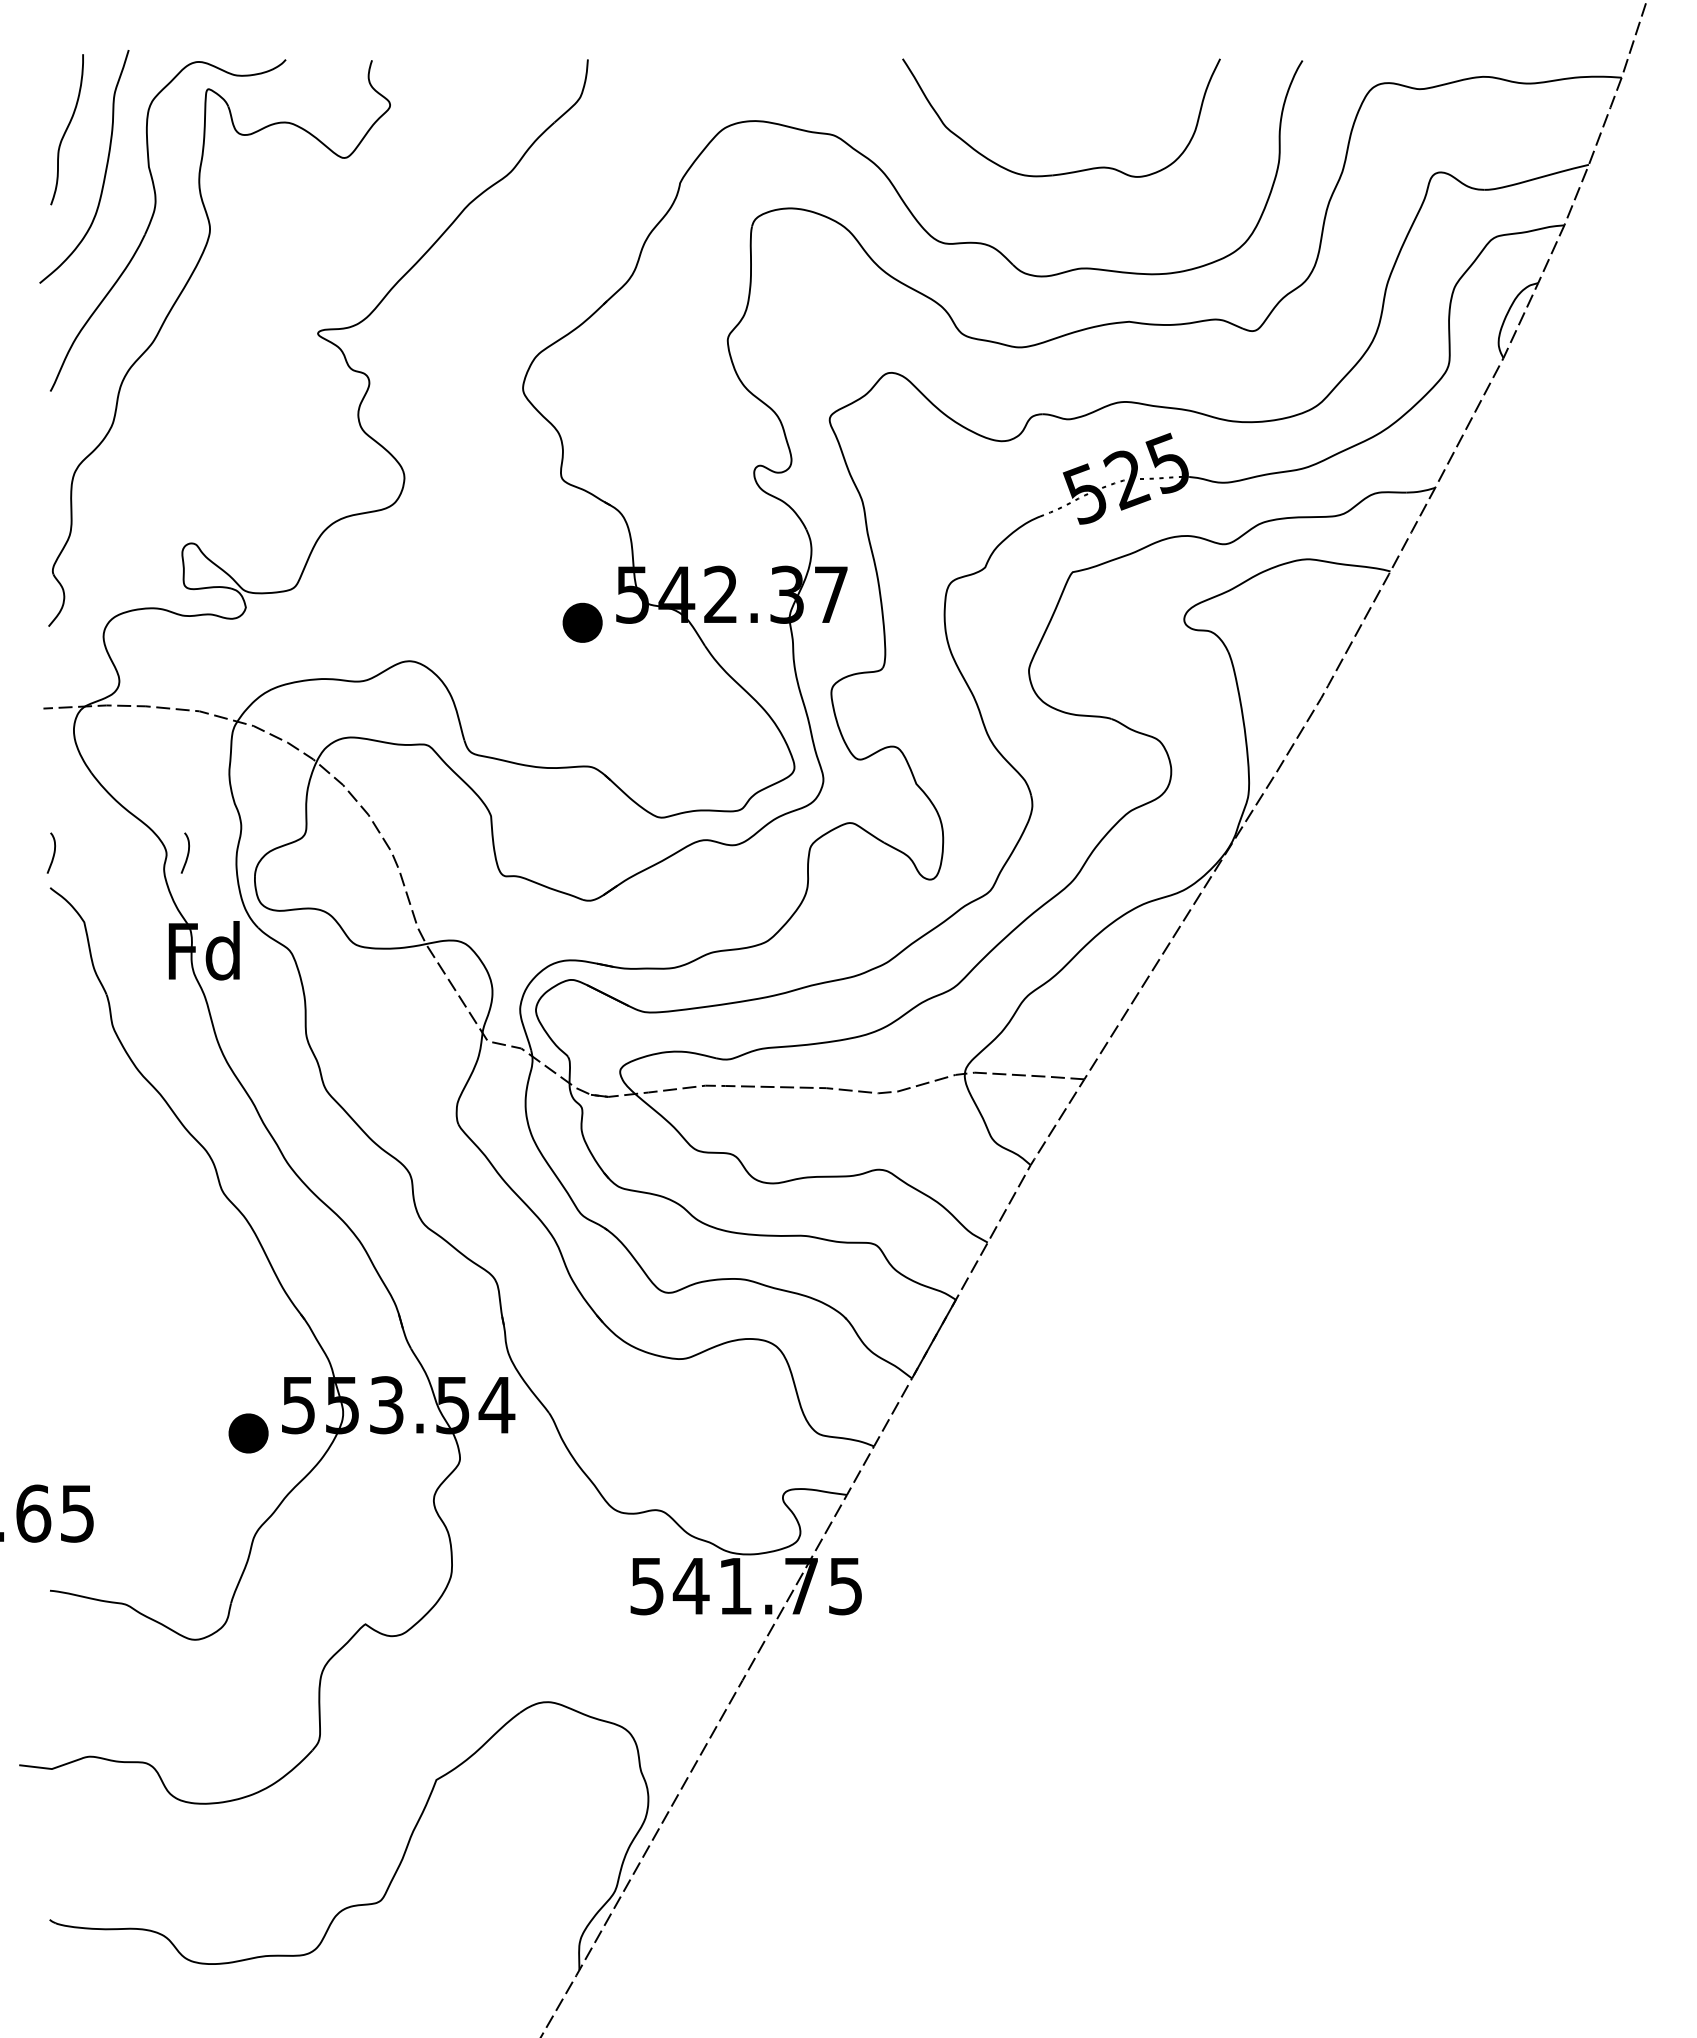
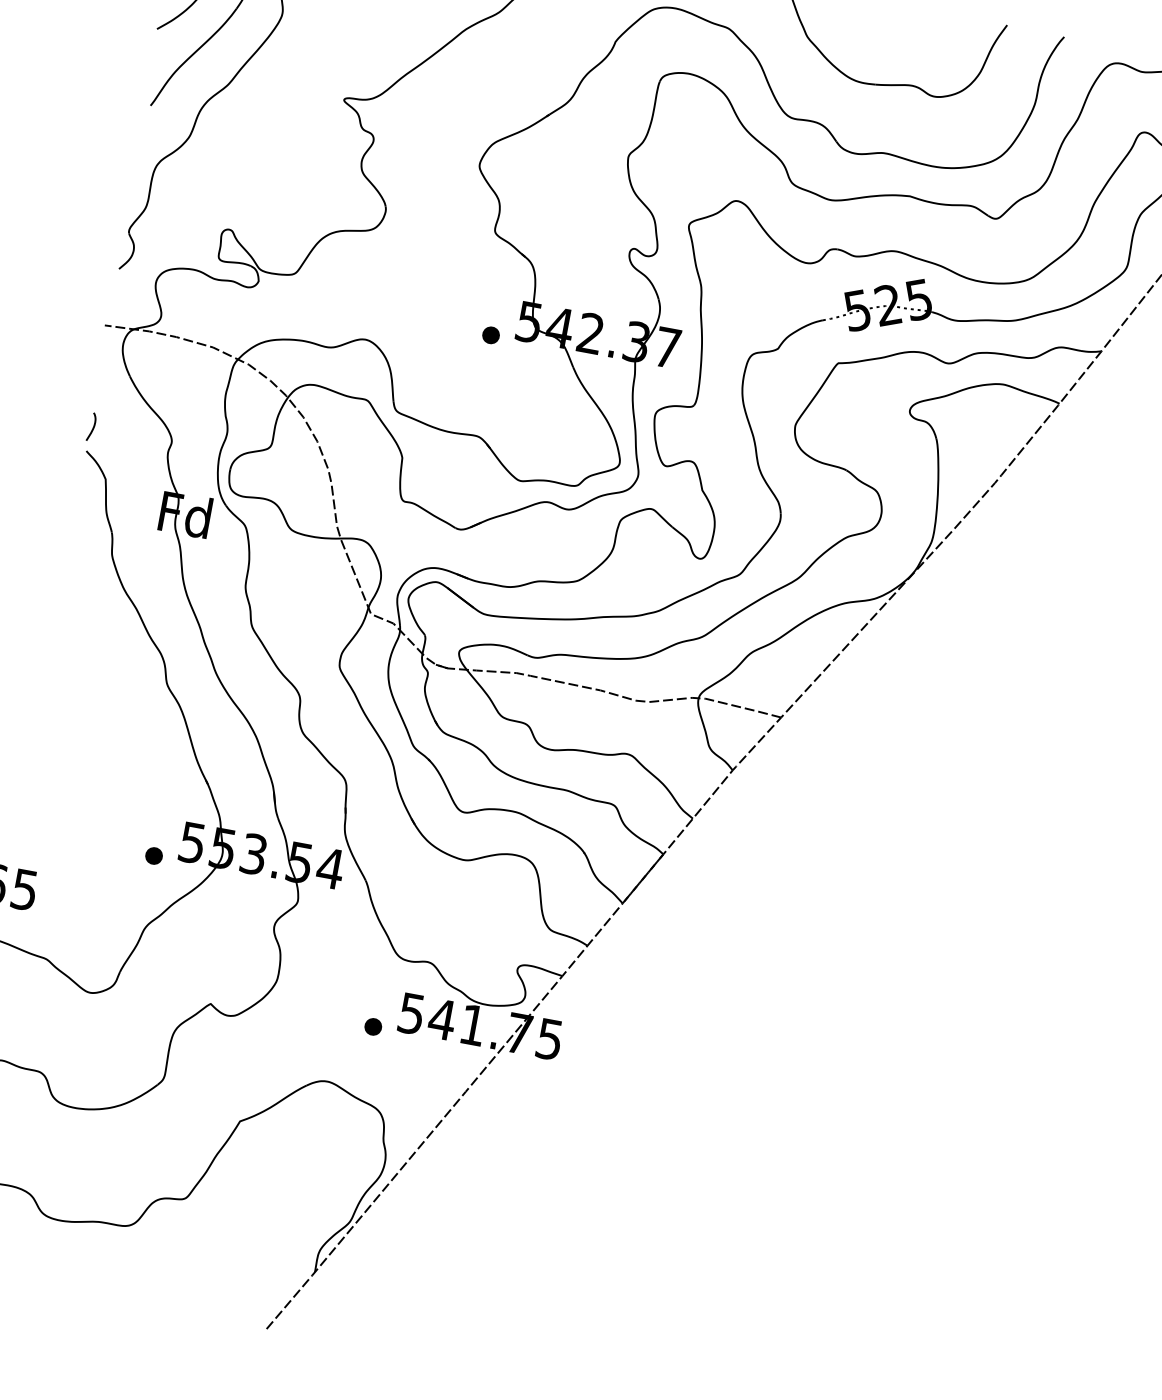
part: (582, 622) -> (490, 335), size x0.62
curve: (187, 852) -> (186, 444), removed
part: (248, 1432) -> (154, 855), size x0.62
part: (596, 1613) -> (372, 1026), added

